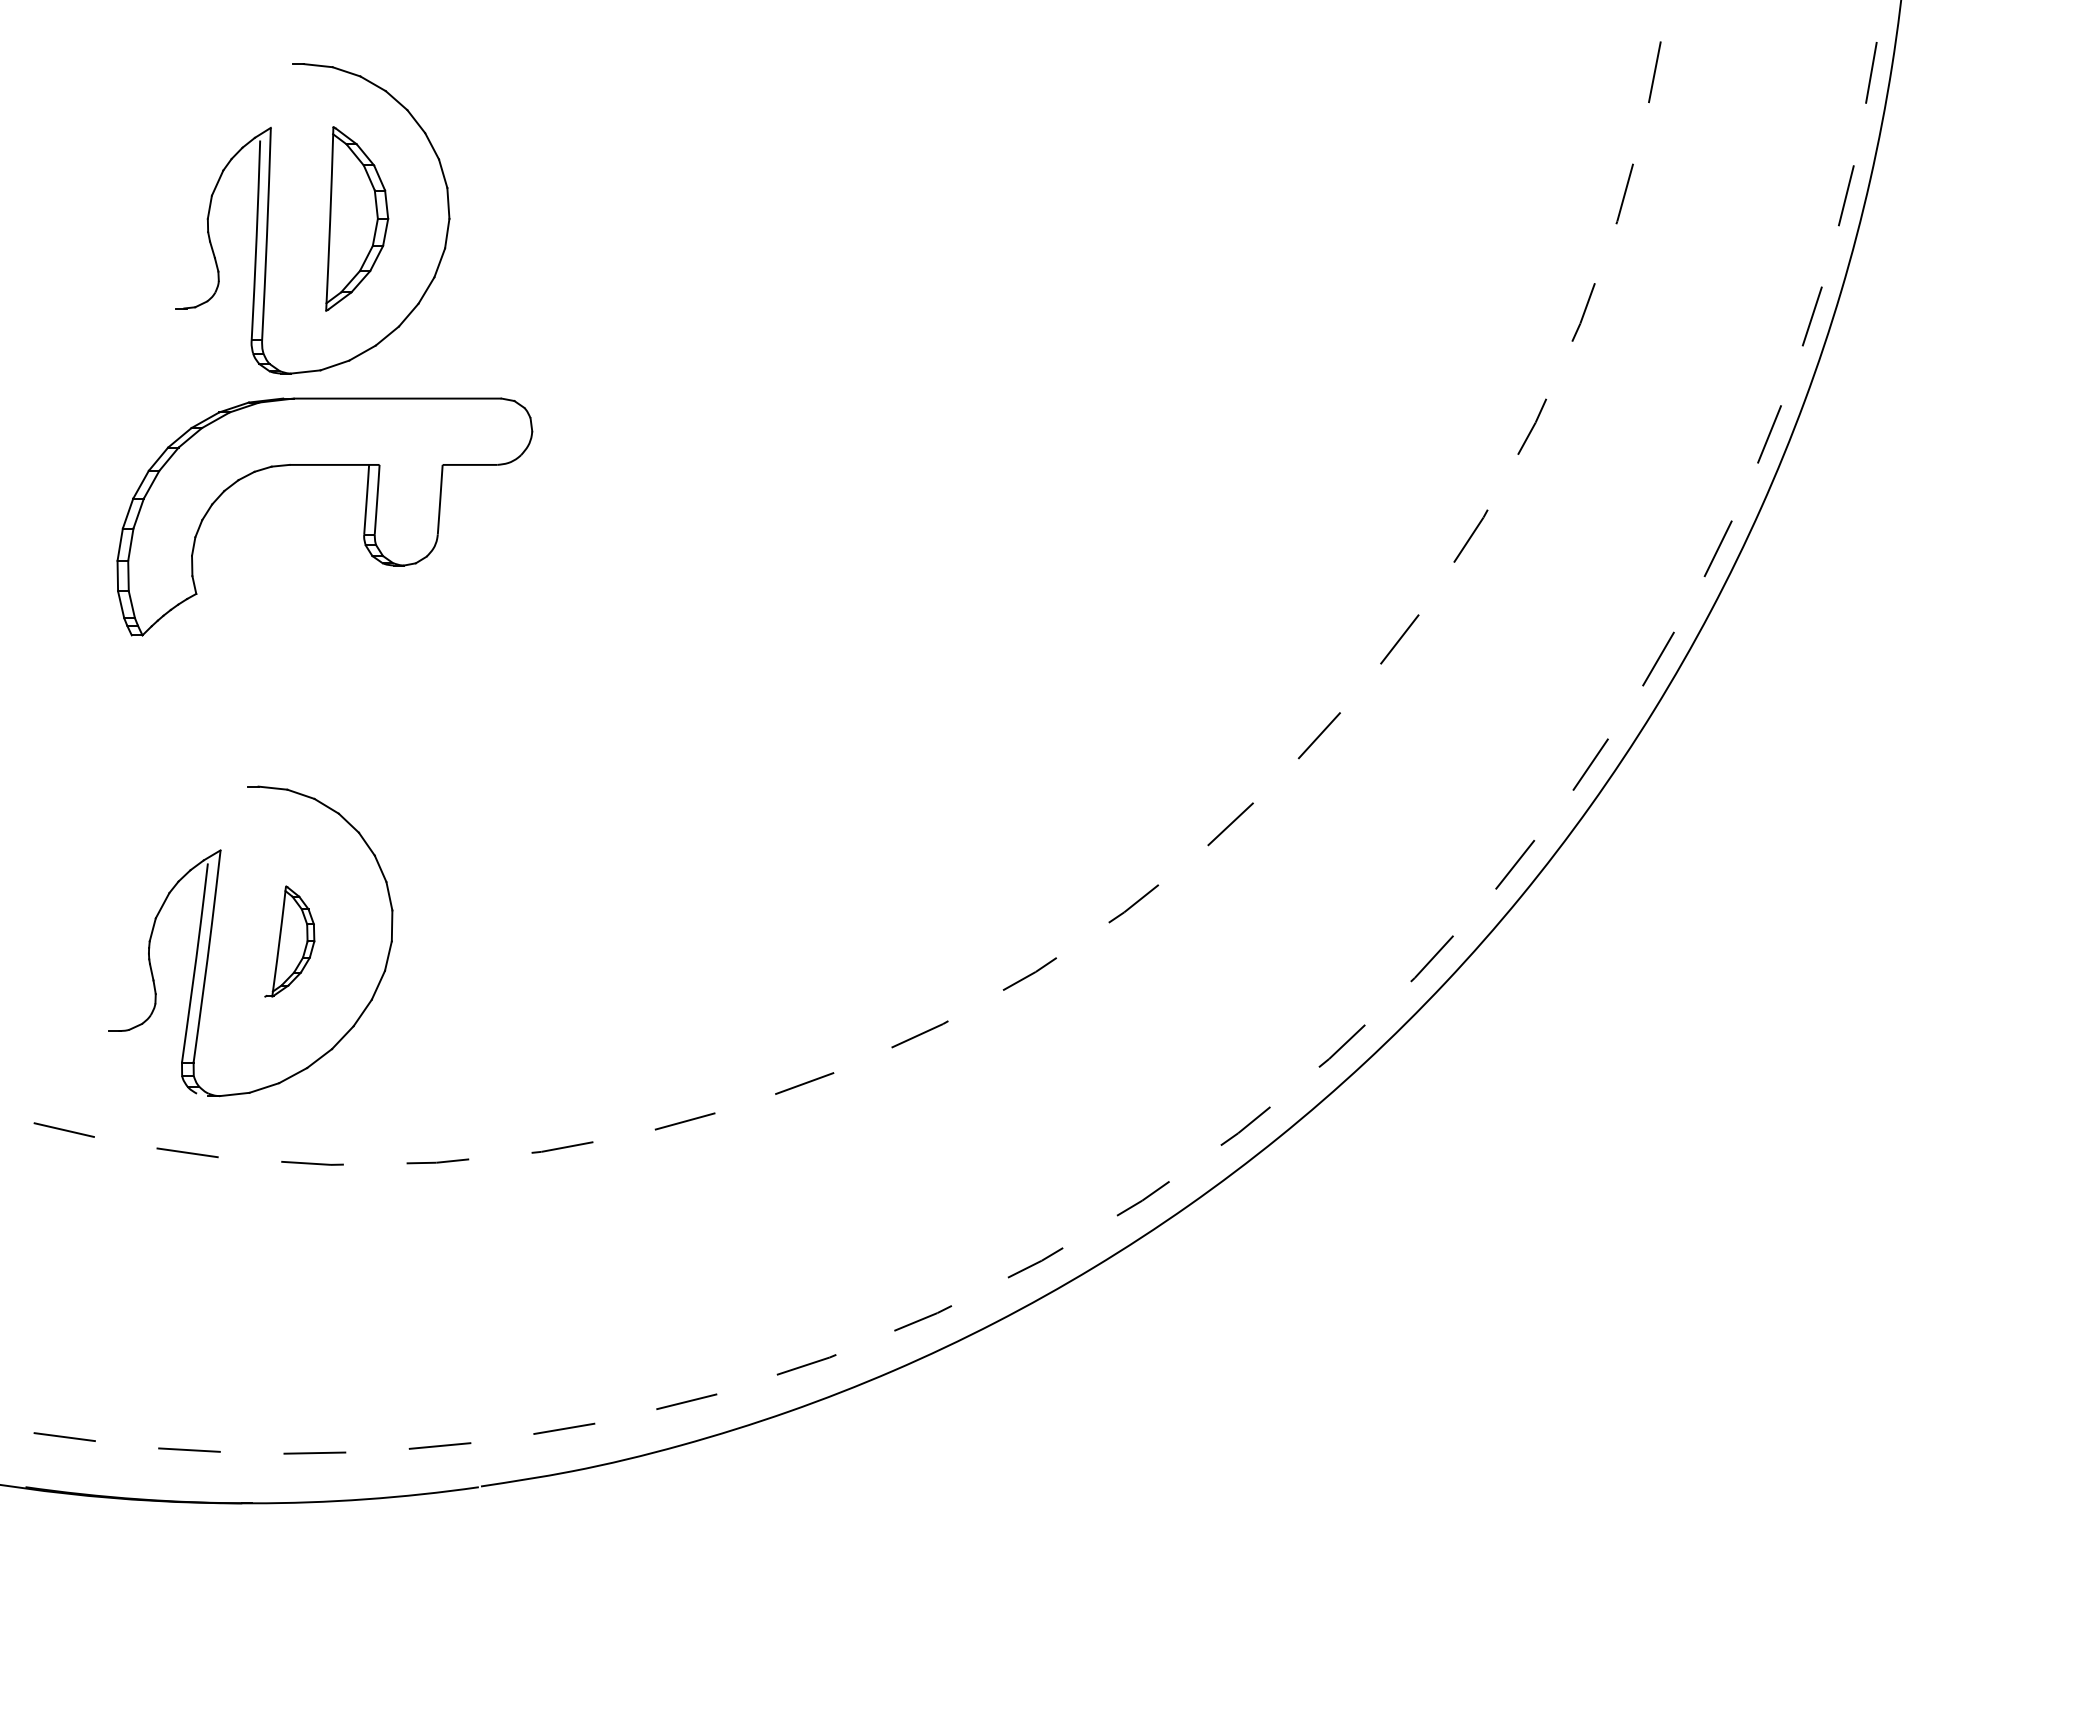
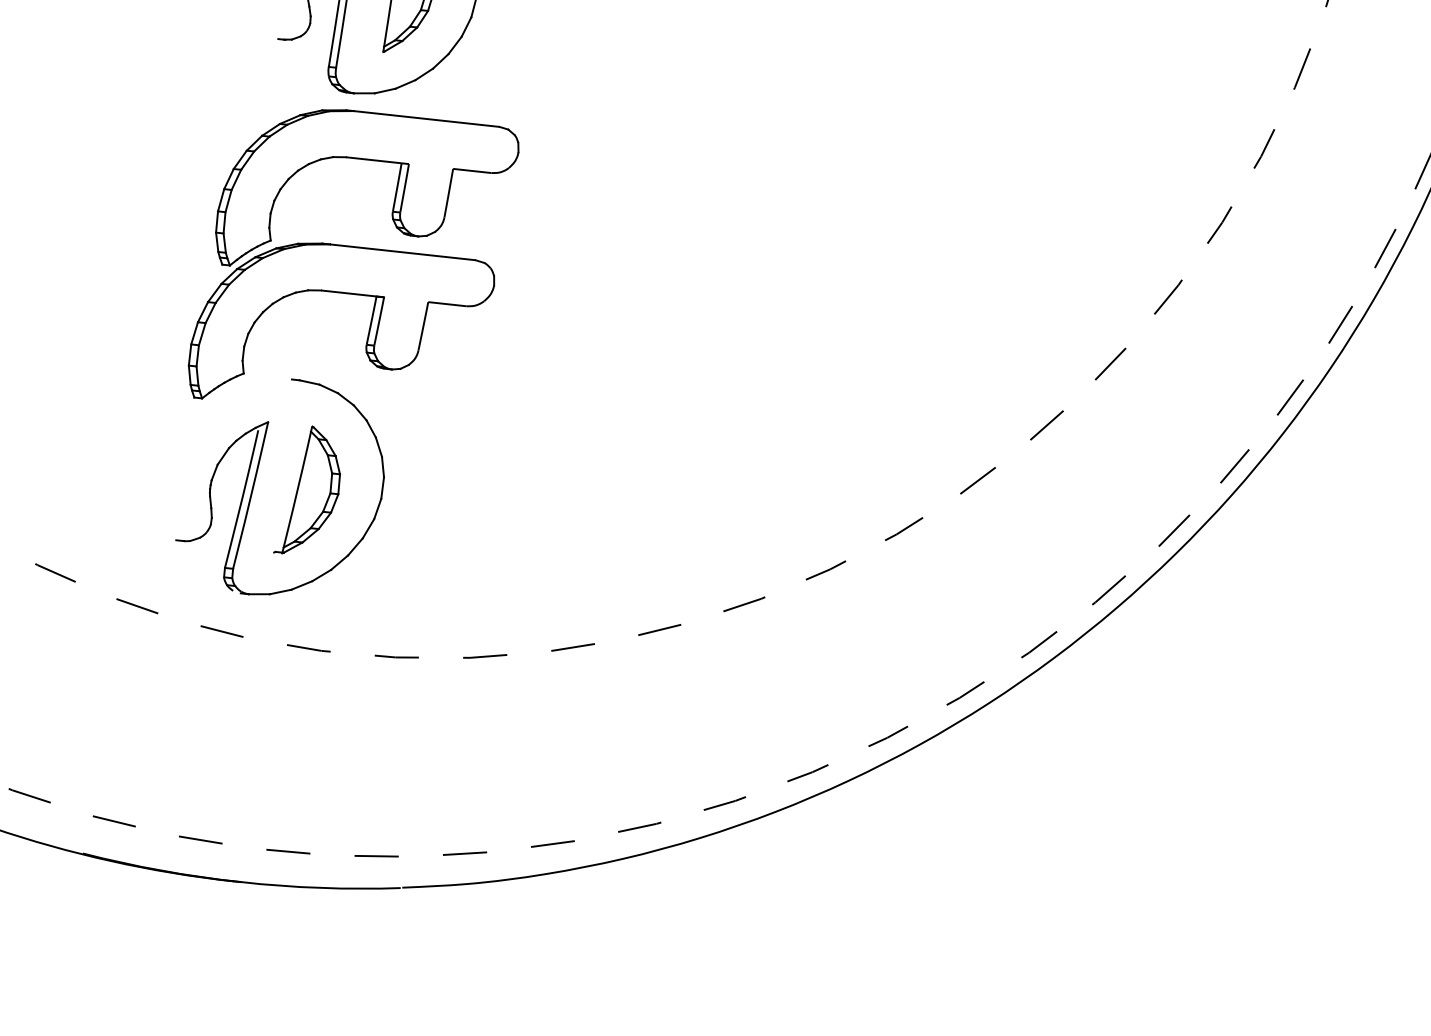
part: (347, 714) -> (367, 336), added
part: (289, 941) -> (309, 491), size x1.67

